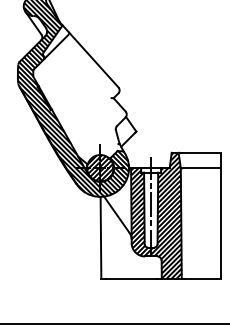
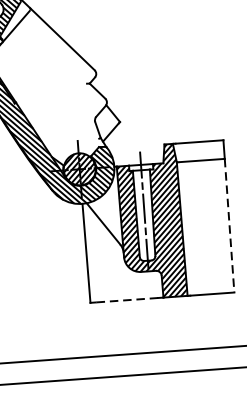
line: (220, 224) -> (229, 226), solid -> dashed
line: (131, 278) -> (126, 299), solid -> dashed

